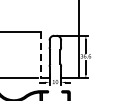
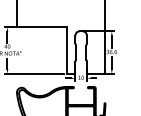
line: (40, 55) -> (66, 51), dashed -> solid

